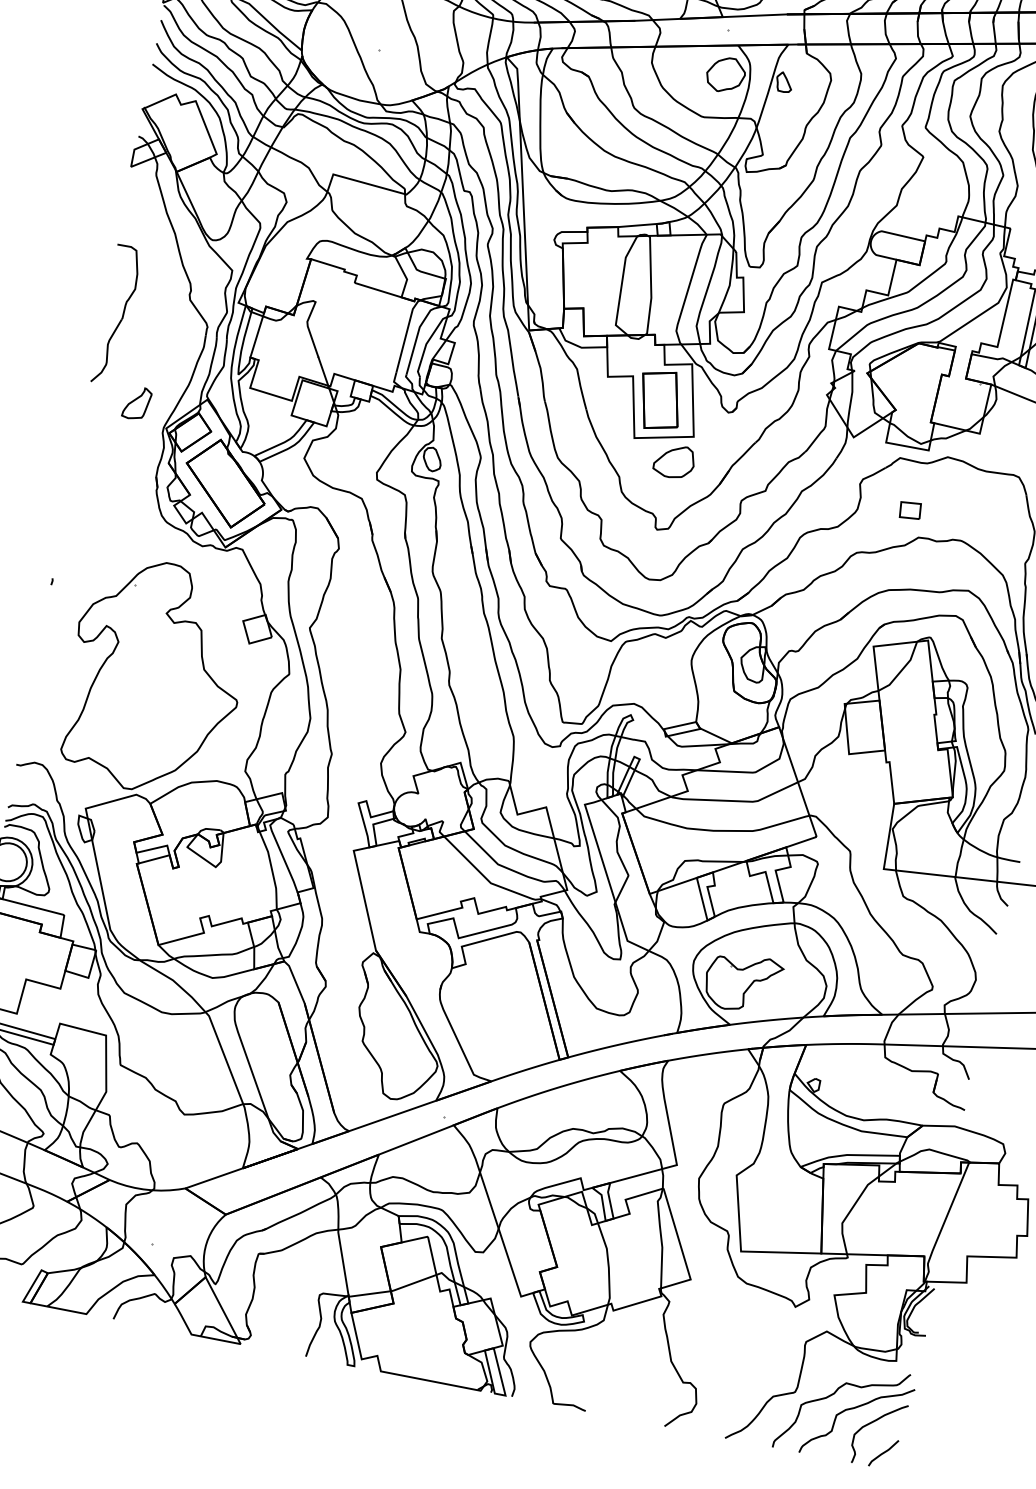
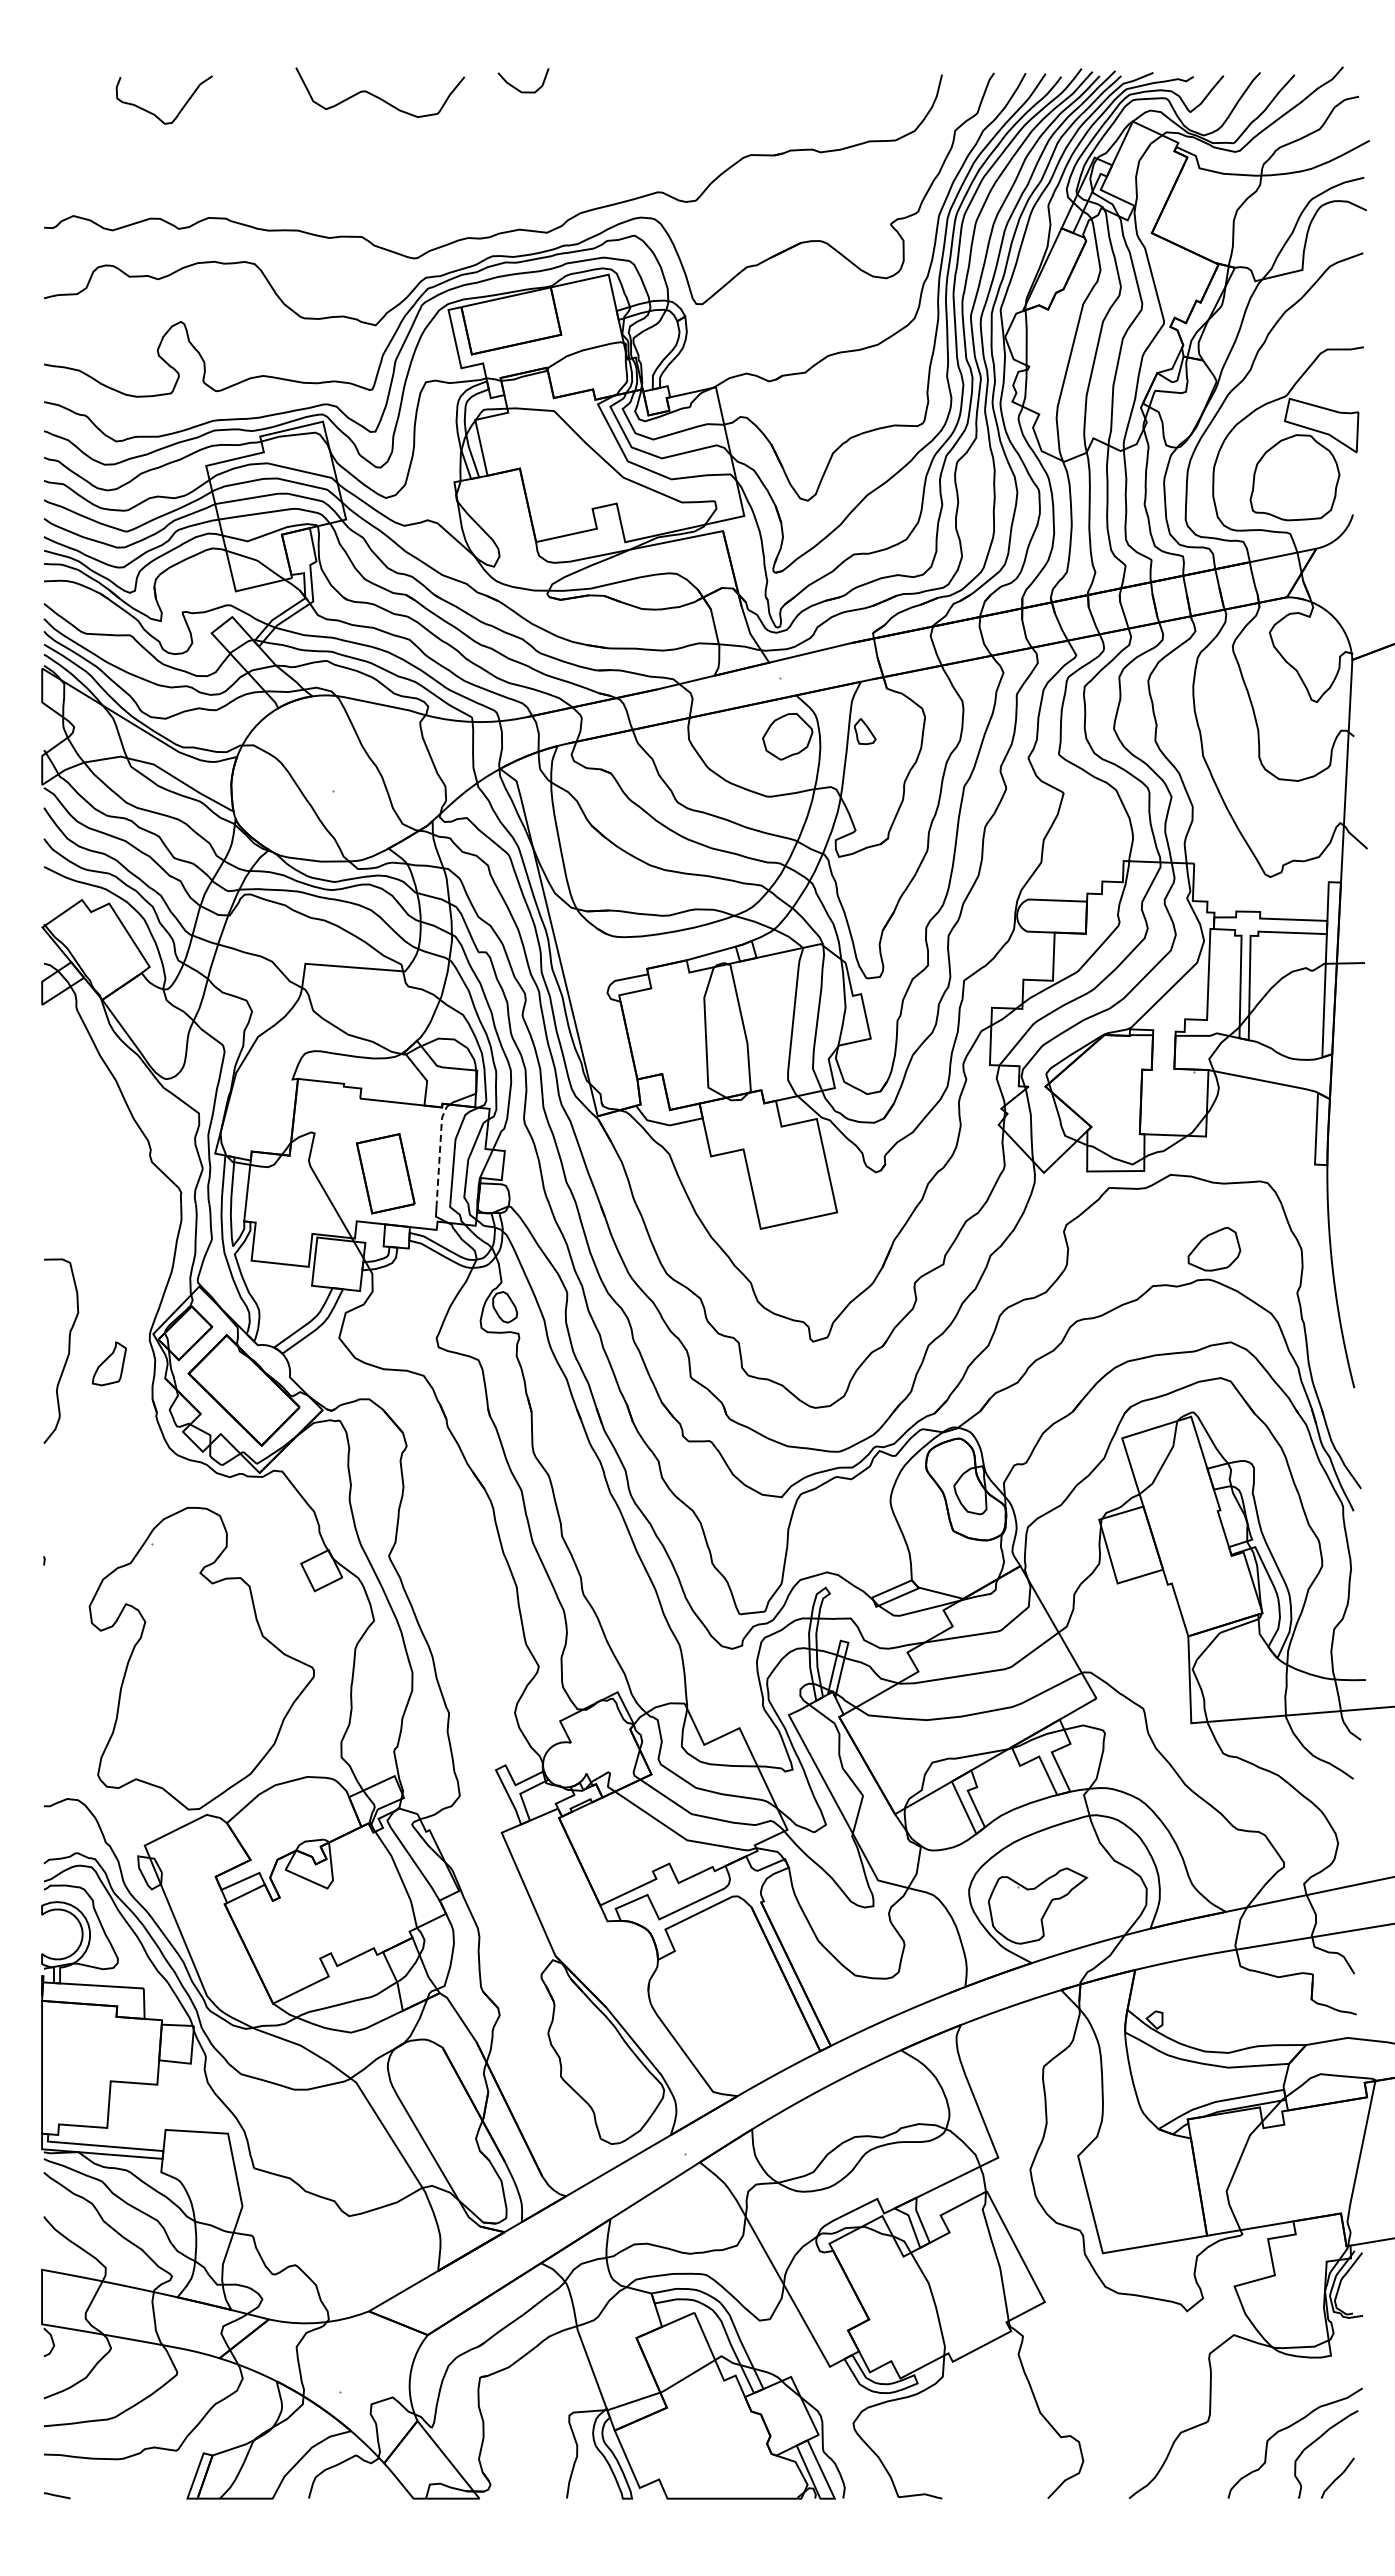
part: (122, 315) -> (68, 1350), moved
line: (406, 333) -> (439, 1151), solid -> dashed
part: (660, 400) -> (385, 1173), moved
part: (136, 402) -> (108, 1363), moved
part: (674, 461) -> (1214, 1248), moved
part: (910, 510) -> (1135, 1253), removed
curve: (834, 1394) -> (1259, 2414), removed

